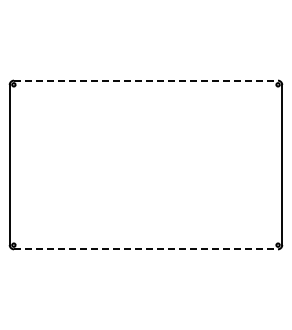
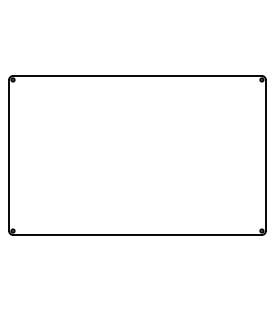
line: (145, 80) -> (137, 75), dashed -> solid
line: (145, 249) -> (137, 235), dashed -> solid

